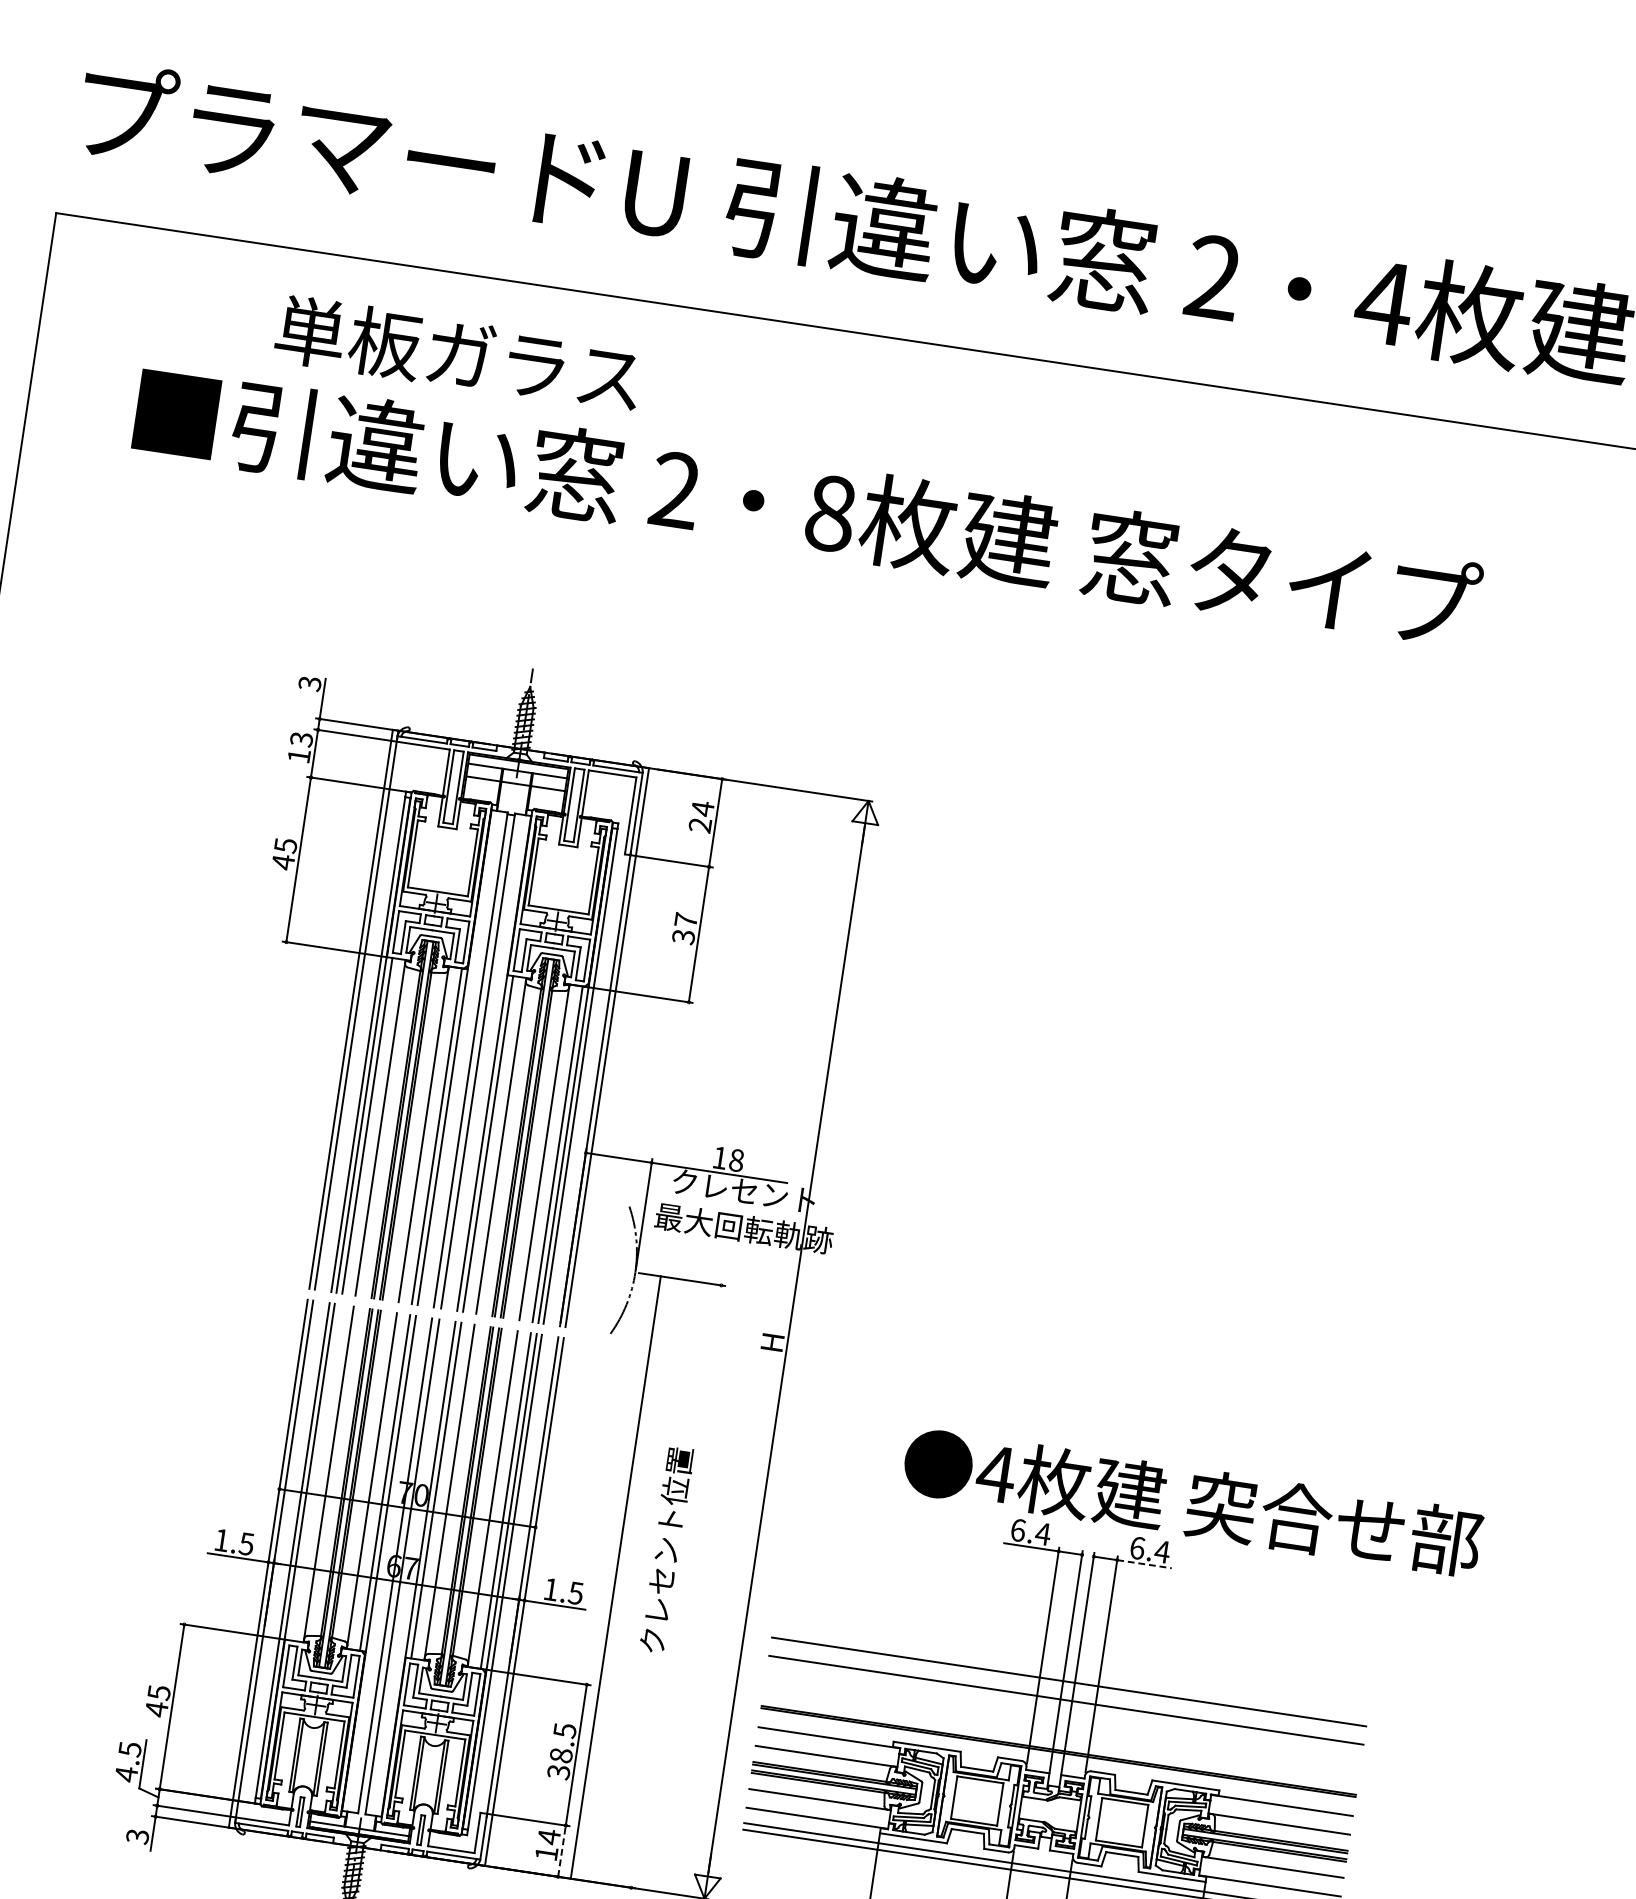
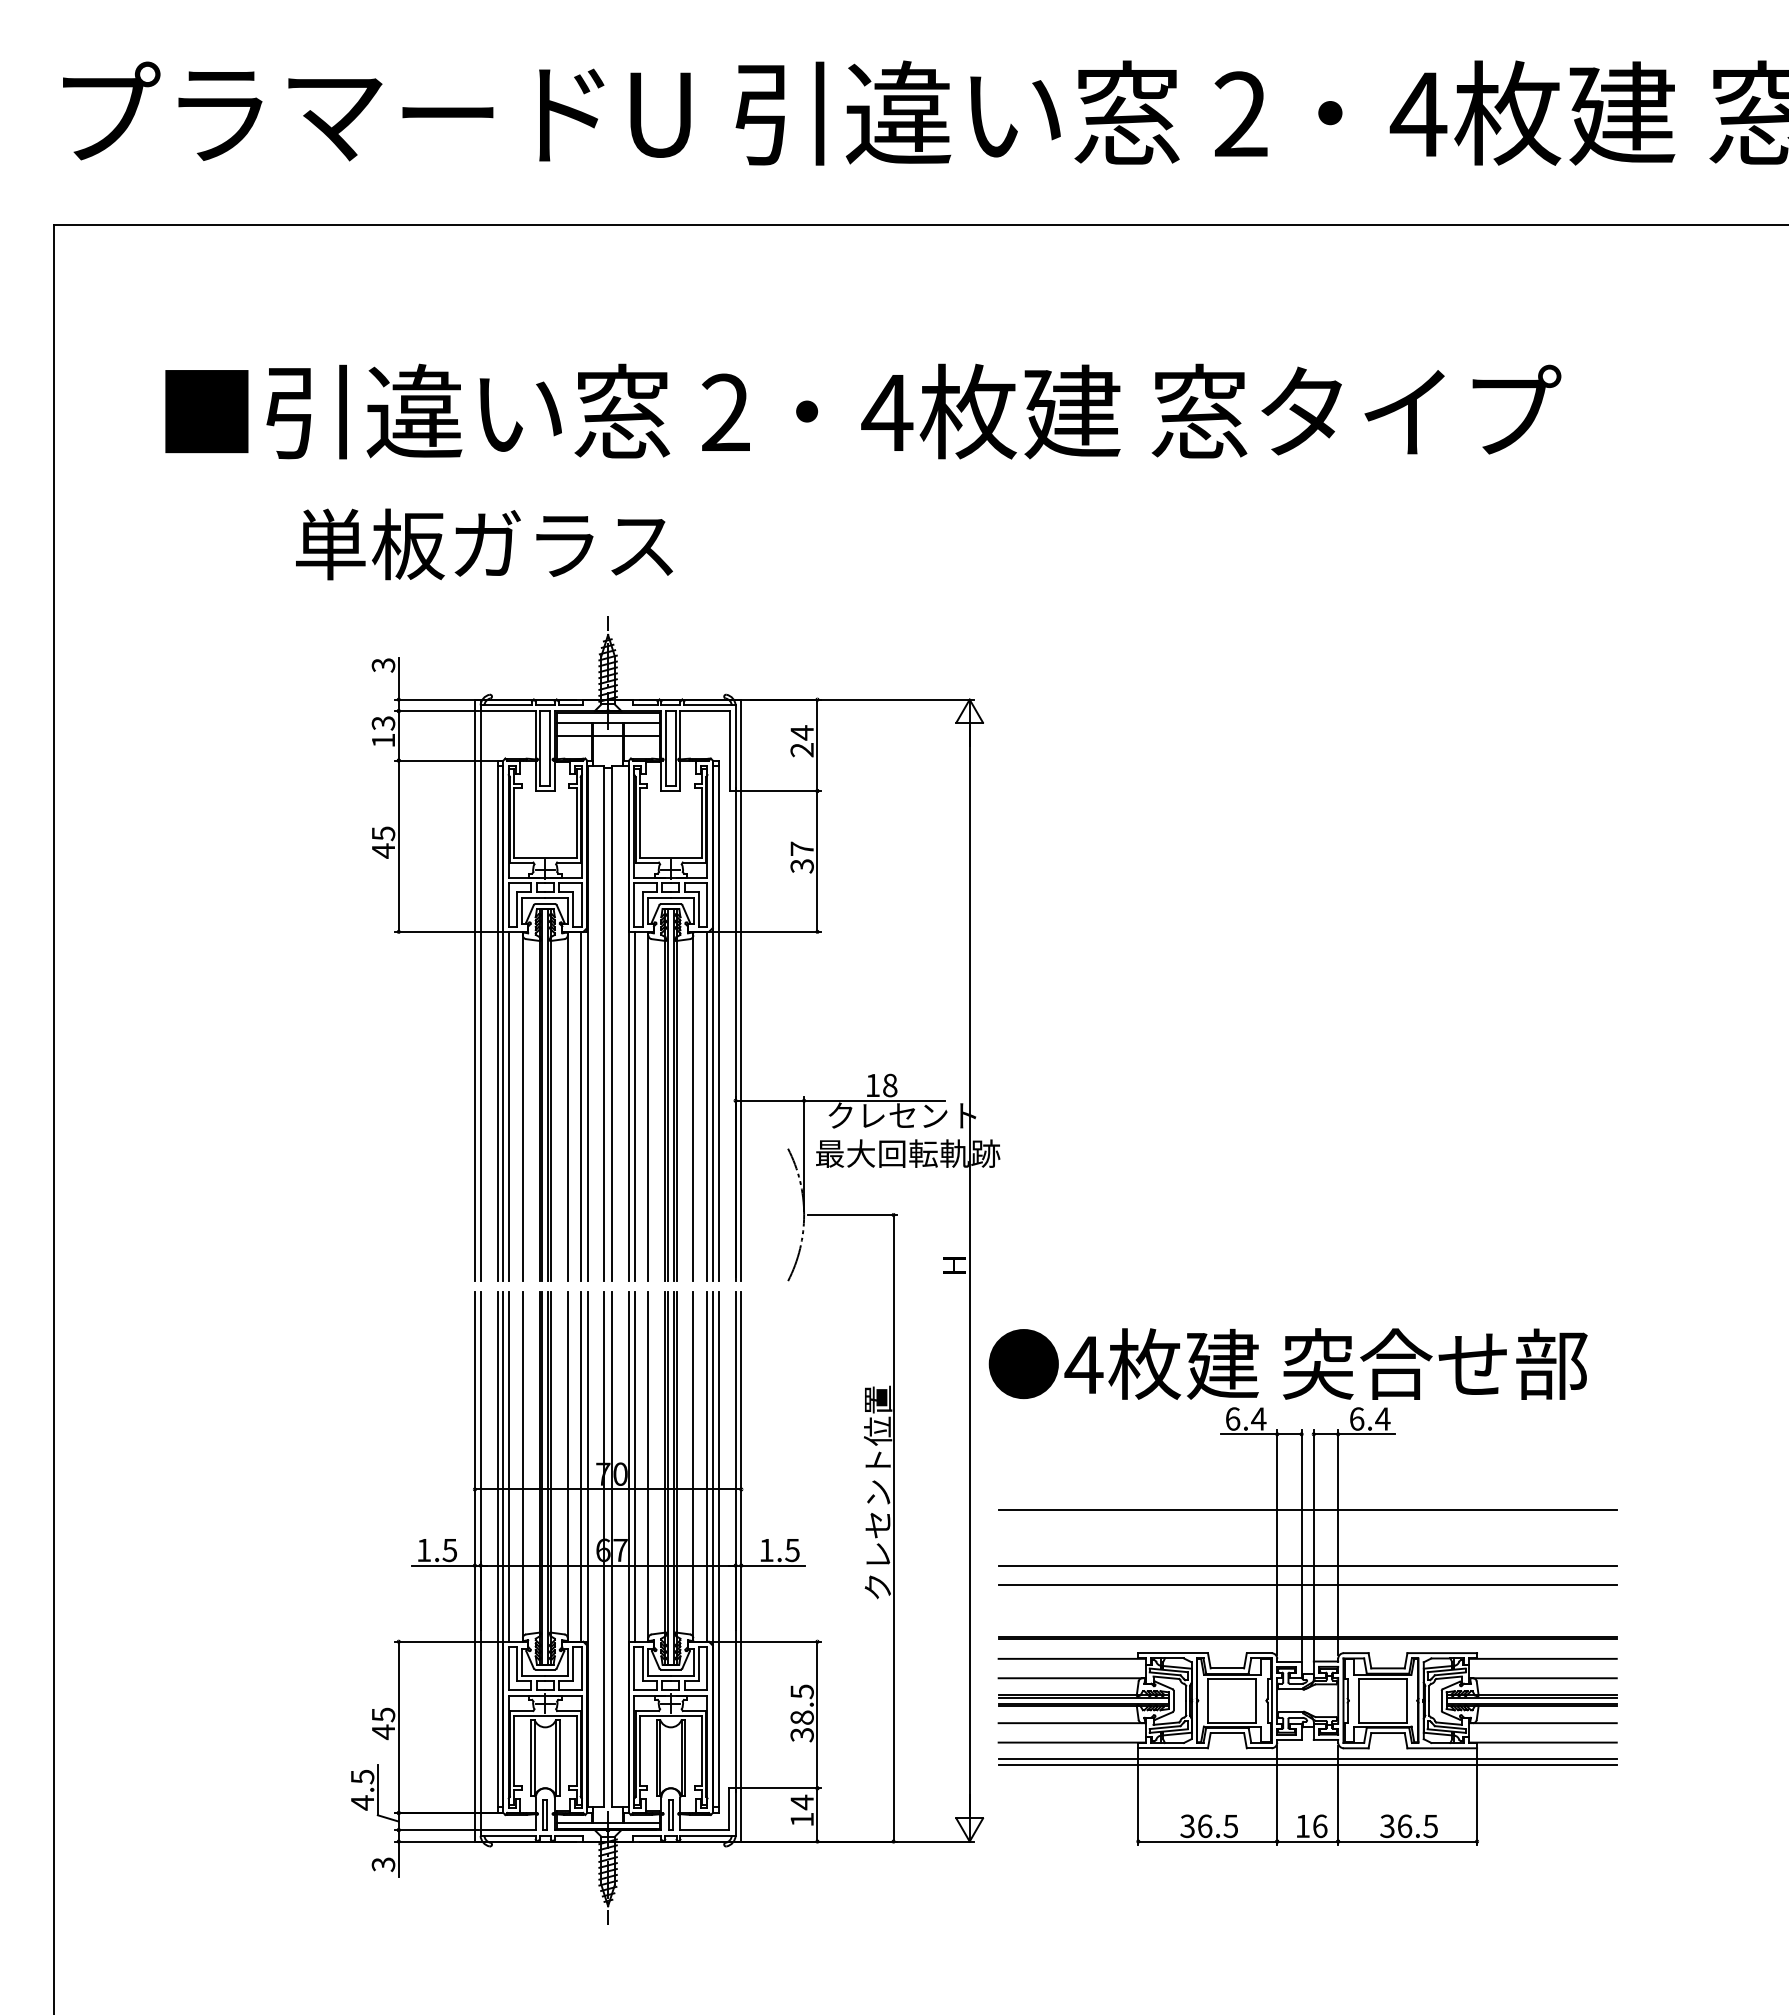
text: (458, 354) -> (484, 544), moved
text: (830, 513) -> (887, 412), 8 -> 4
line: (315, 1472) -> (509, 1466), added
text: (1192, 1501) -> (1287, 1363), moved
line: (1145, 1564) -> (1367, 1434), dashed -> solid
line: (615, 1576) -> (893, 1527), moved
line: (1076, 1628) -> (1307, 1510), added
line: (562, 1850) -> (817, 1814), dashed -> solid

